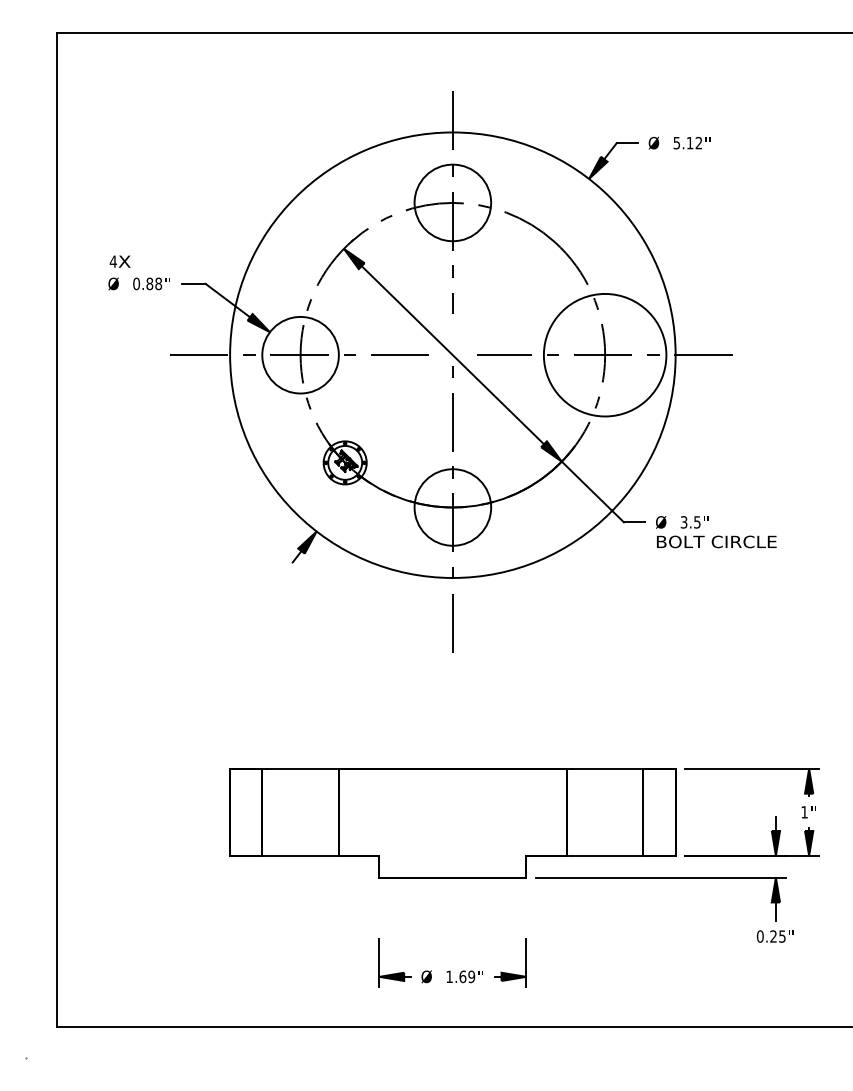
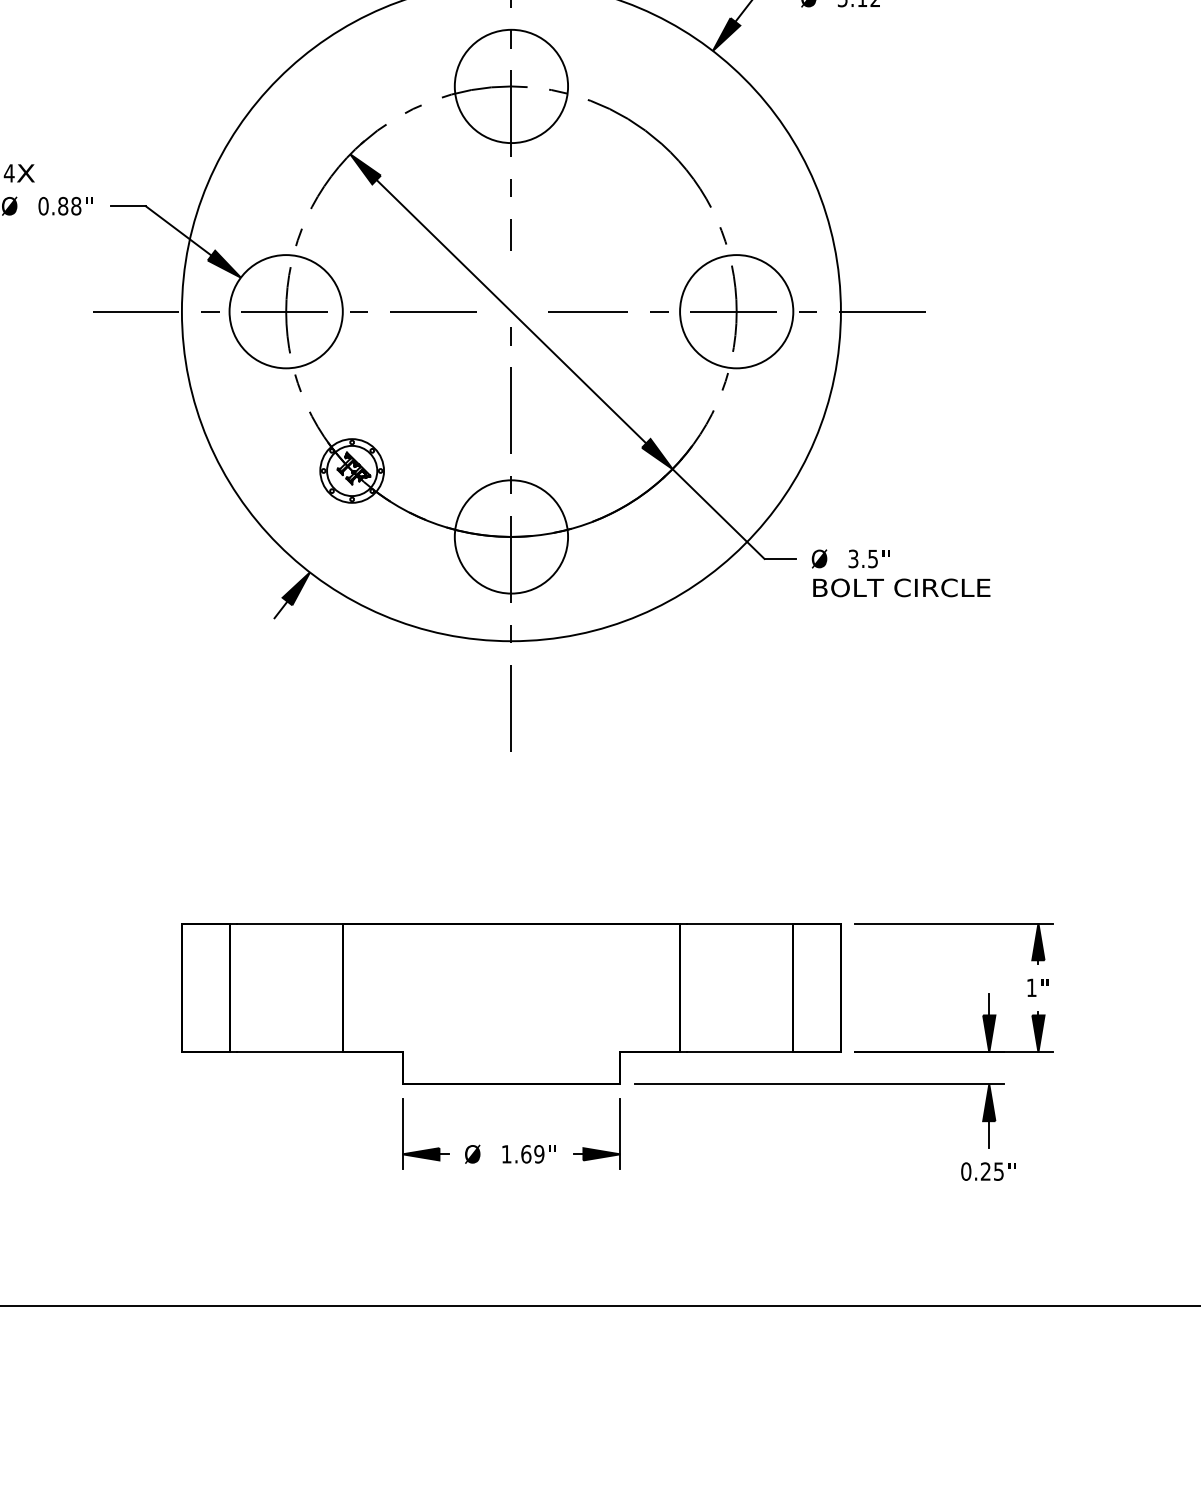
circle: (604, 354) -> (735, 310), size x0.62
part: (450, 970) -> (507, 1144), moved

